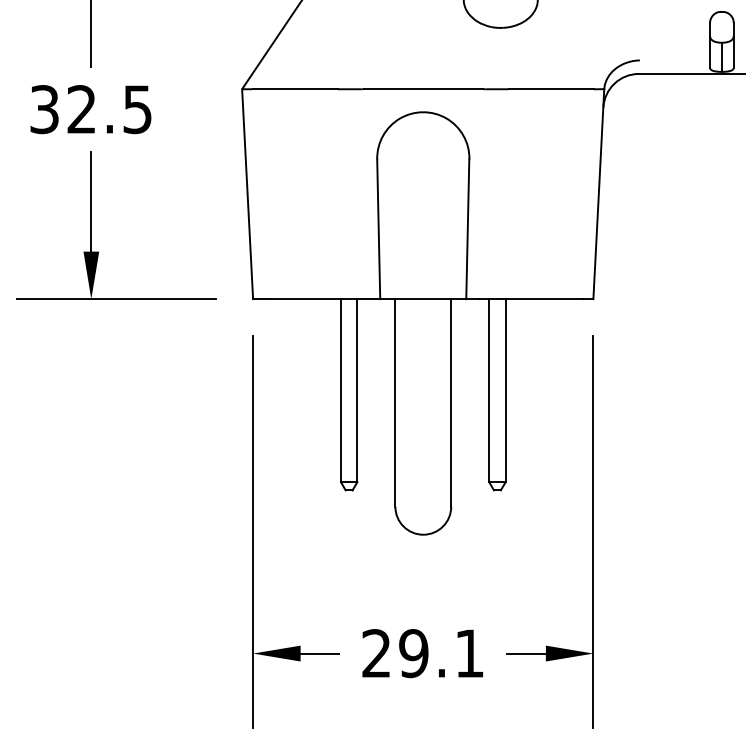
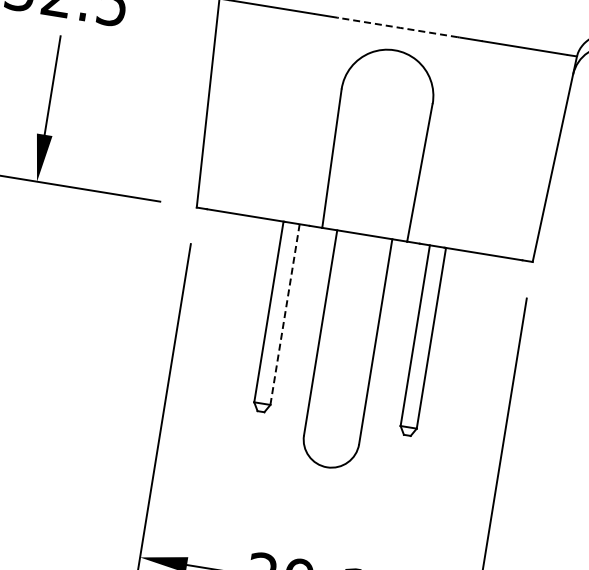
line: (423, 89) -> (398, 27), solid -> dashed
line: (357, 390) -> (285, 314), solid -> dashed

